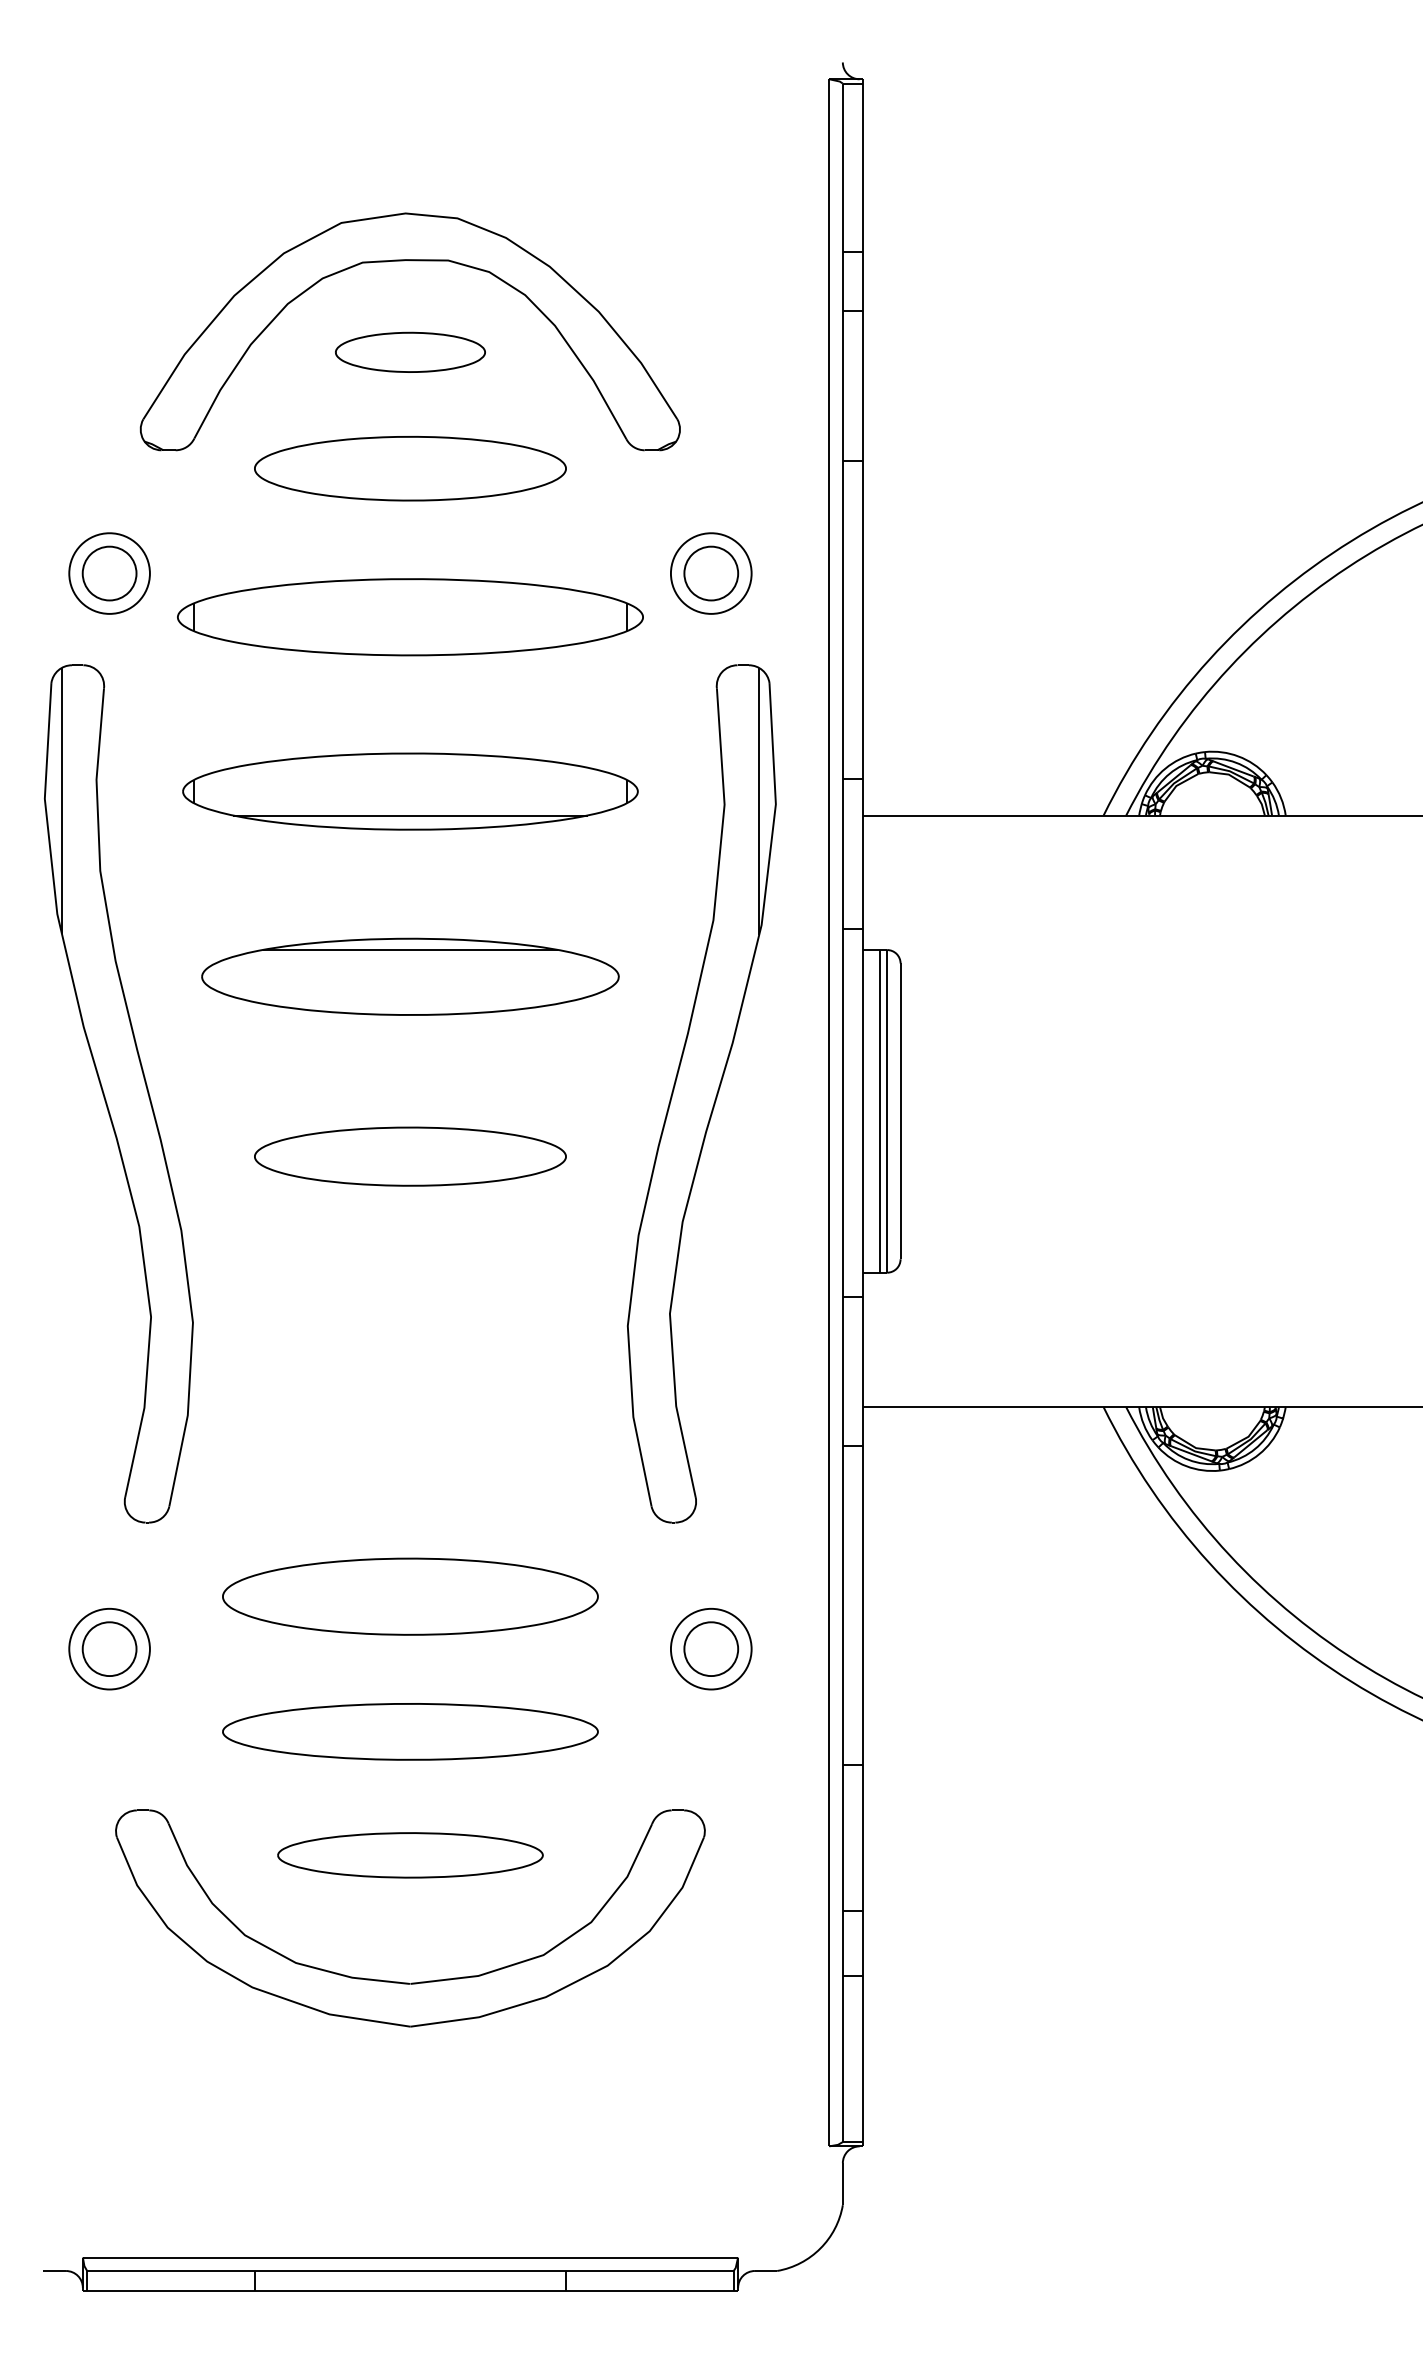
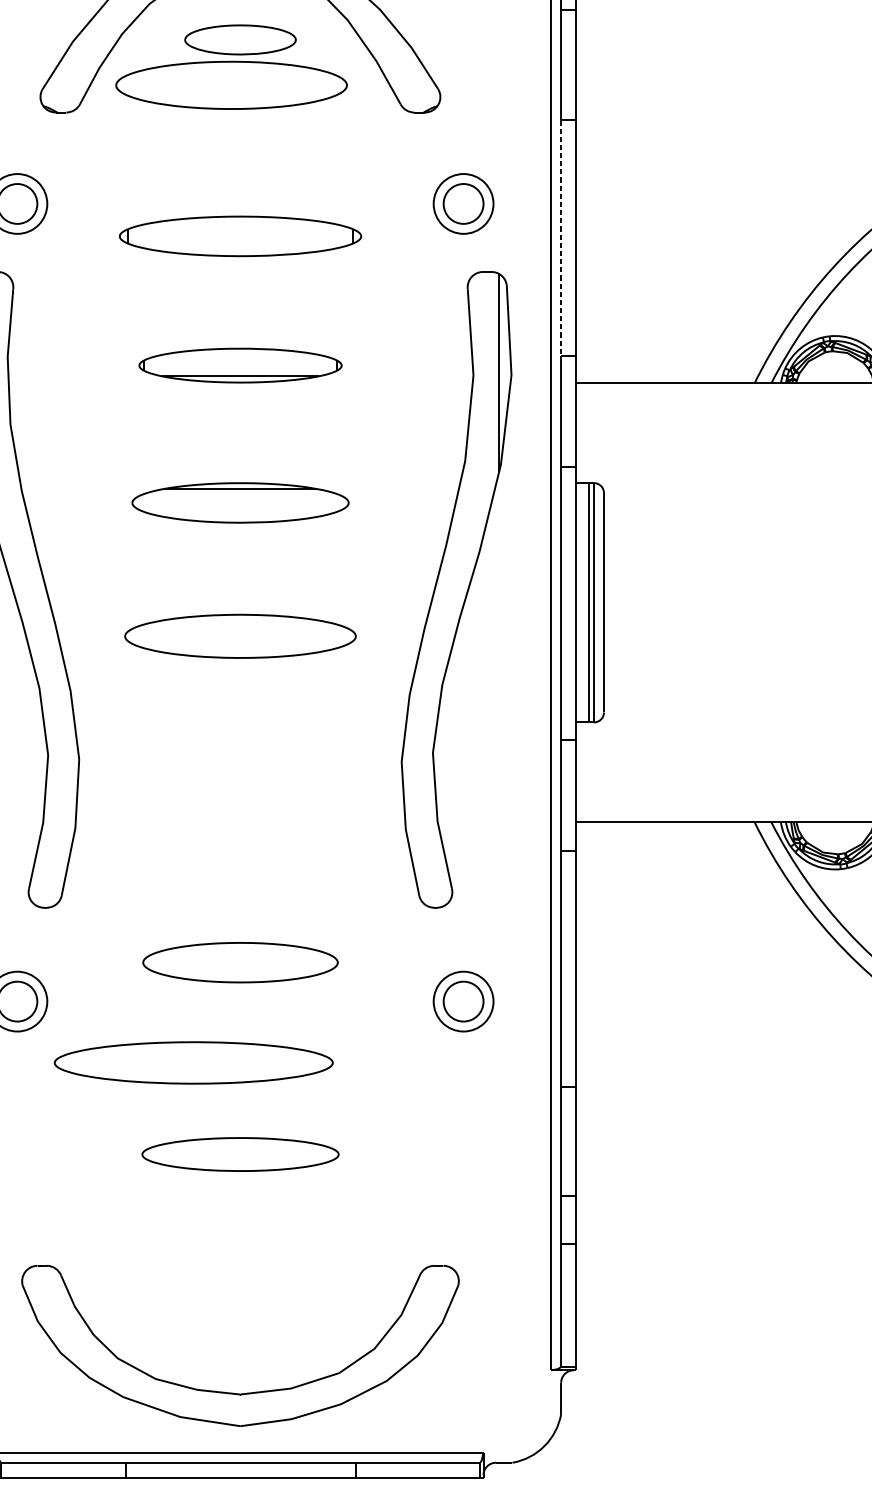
part: (410, 468) -> (231, 85), moved
part: (410, 617) -> (240, 236), size x0.7
line: (842, 620) -> (560, 238), solid -> dashed
part: (410, 791) -> (240, 365), size x0.6
part: (410, 976) -> (240, 502), size x0.7
part: (410, 1596) -> (240, 962), size x0.7
part: (410, 1731) -> (193, 1062), moved
part: (420, 1981) -> (247, 1392), moved

